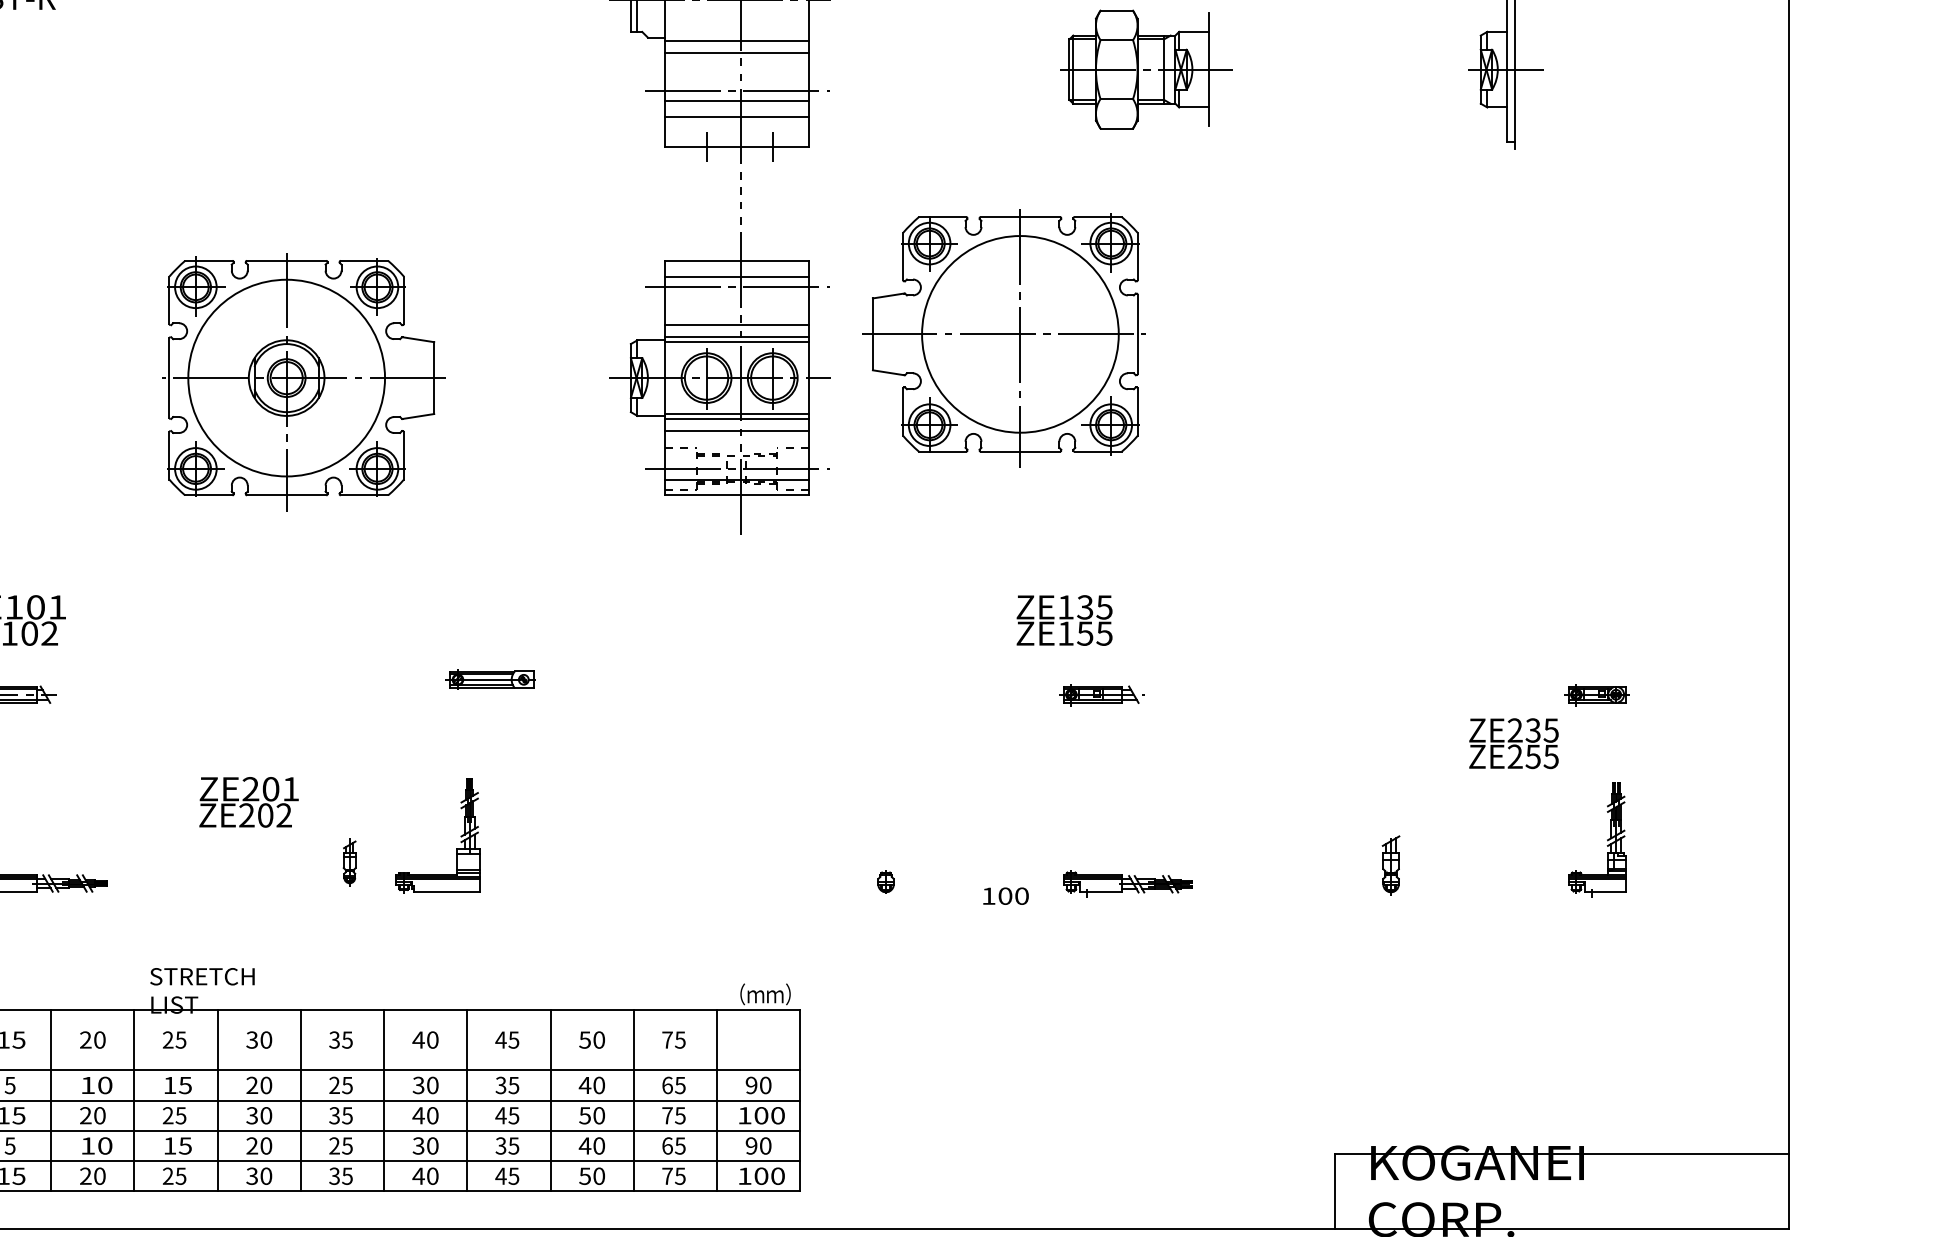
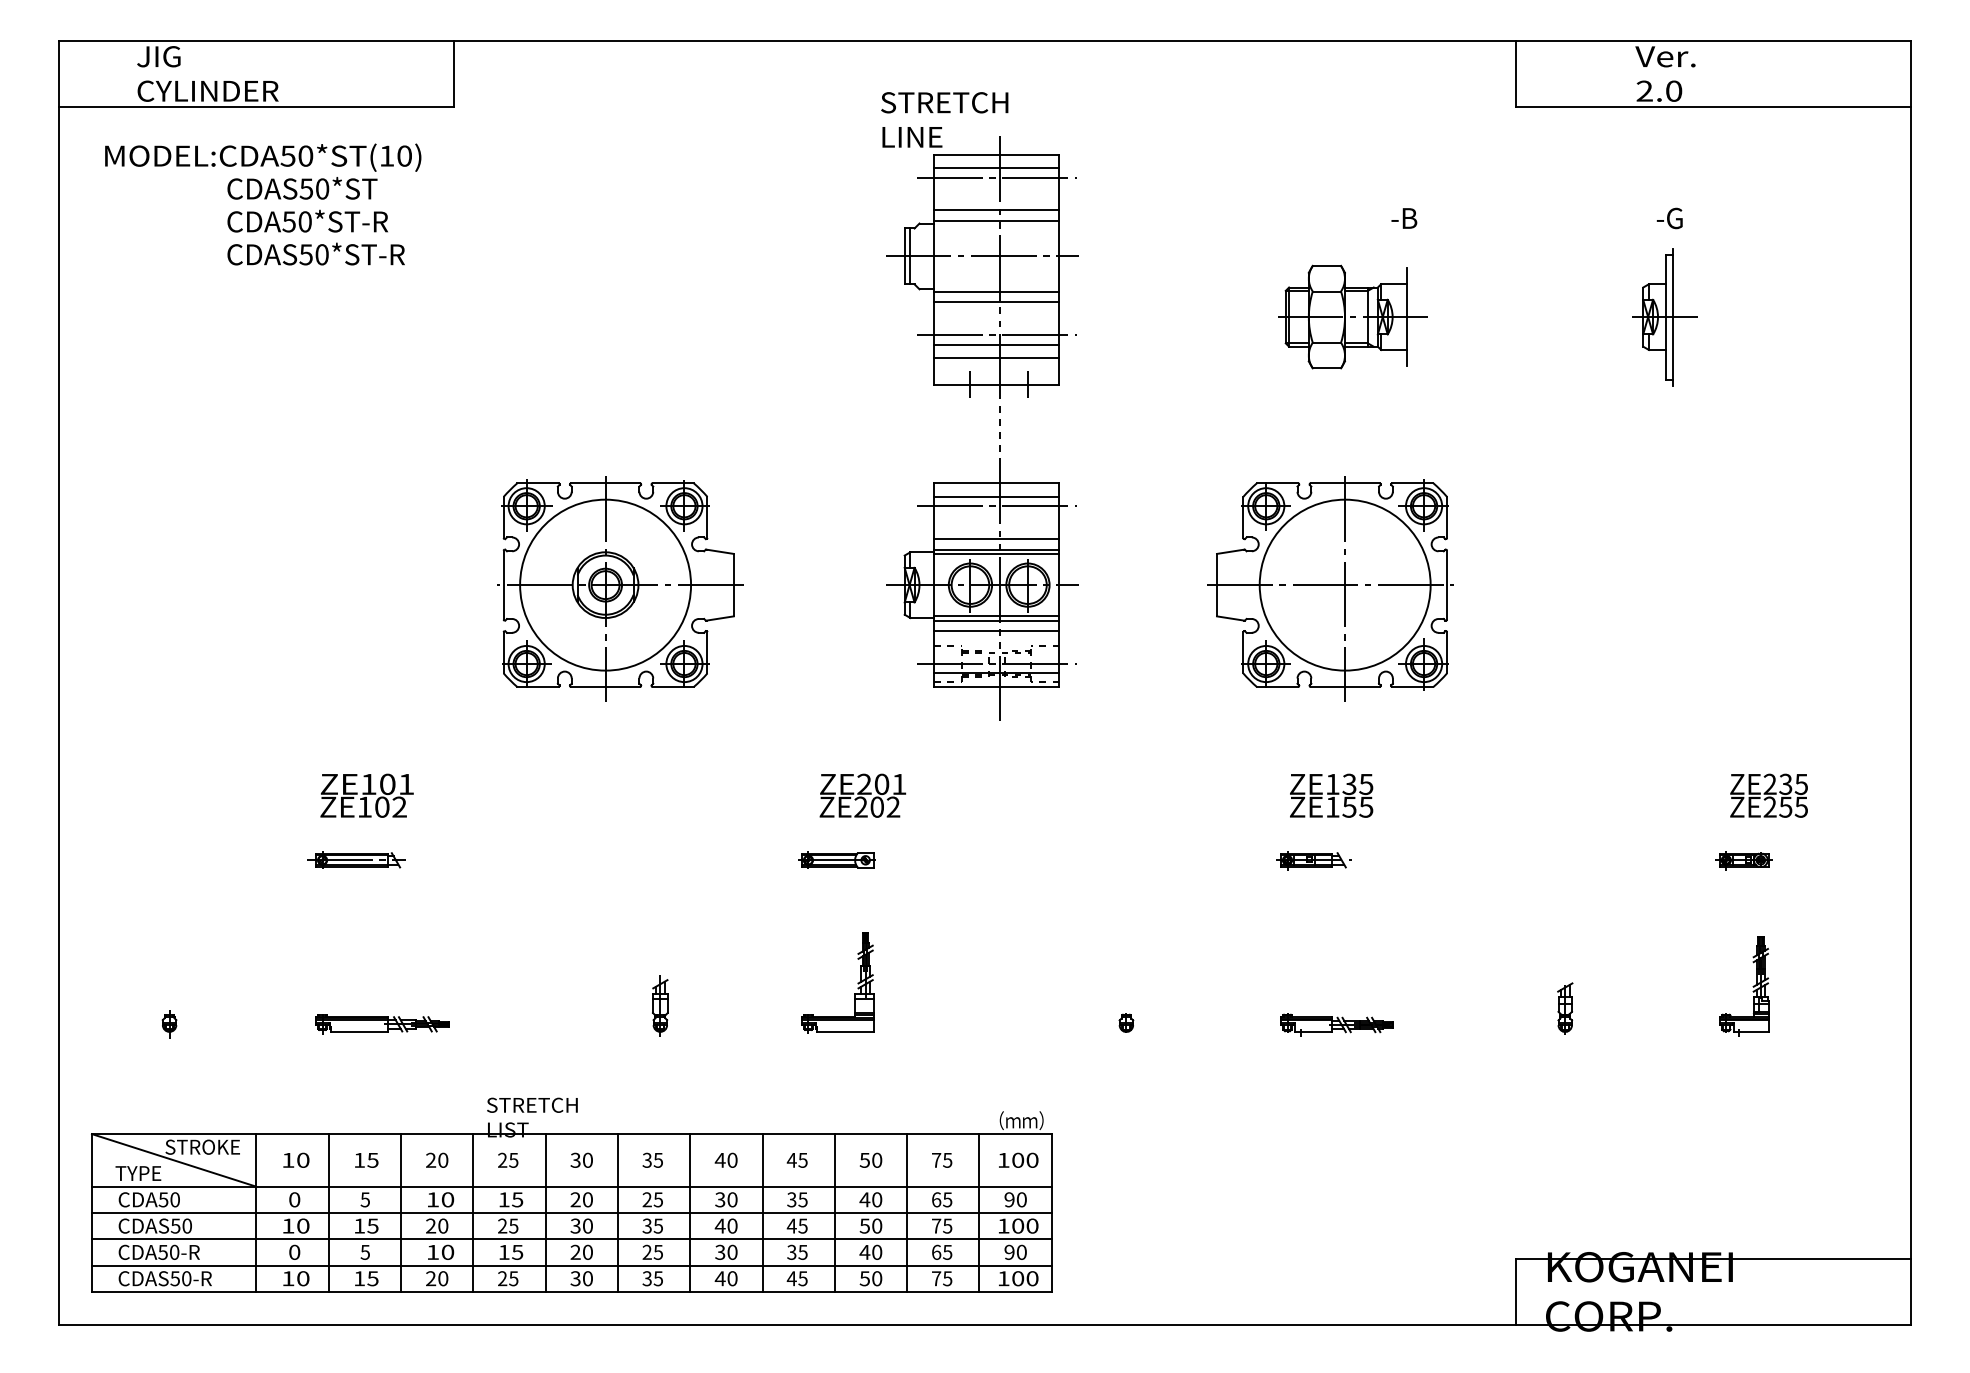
part: (1003, 338) -> (1330, 588), moved
text: (1064, 620) -> (1331, 795), moved
part: (490, 678) -> (836, 859), moved
text: (1513, 743) -> (1768, 795), moved
text: (248, 802) -> (862, 795), moved
part: (460, 835) -> (857, 982), moved
part: (349, 861) -> (660, 1005), size x1.43
text: (1005, 895) -> (1018, 1159), moved

